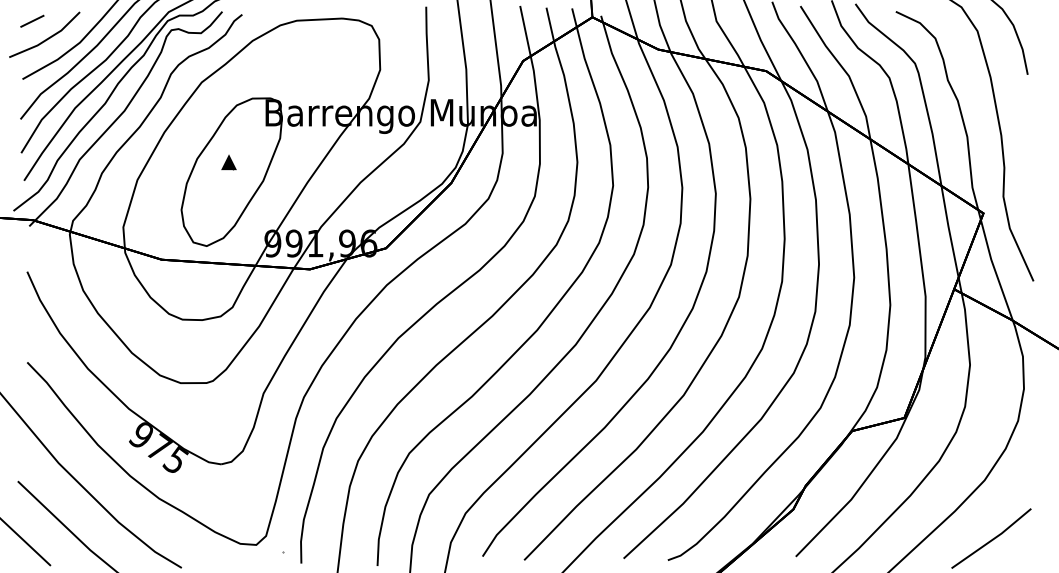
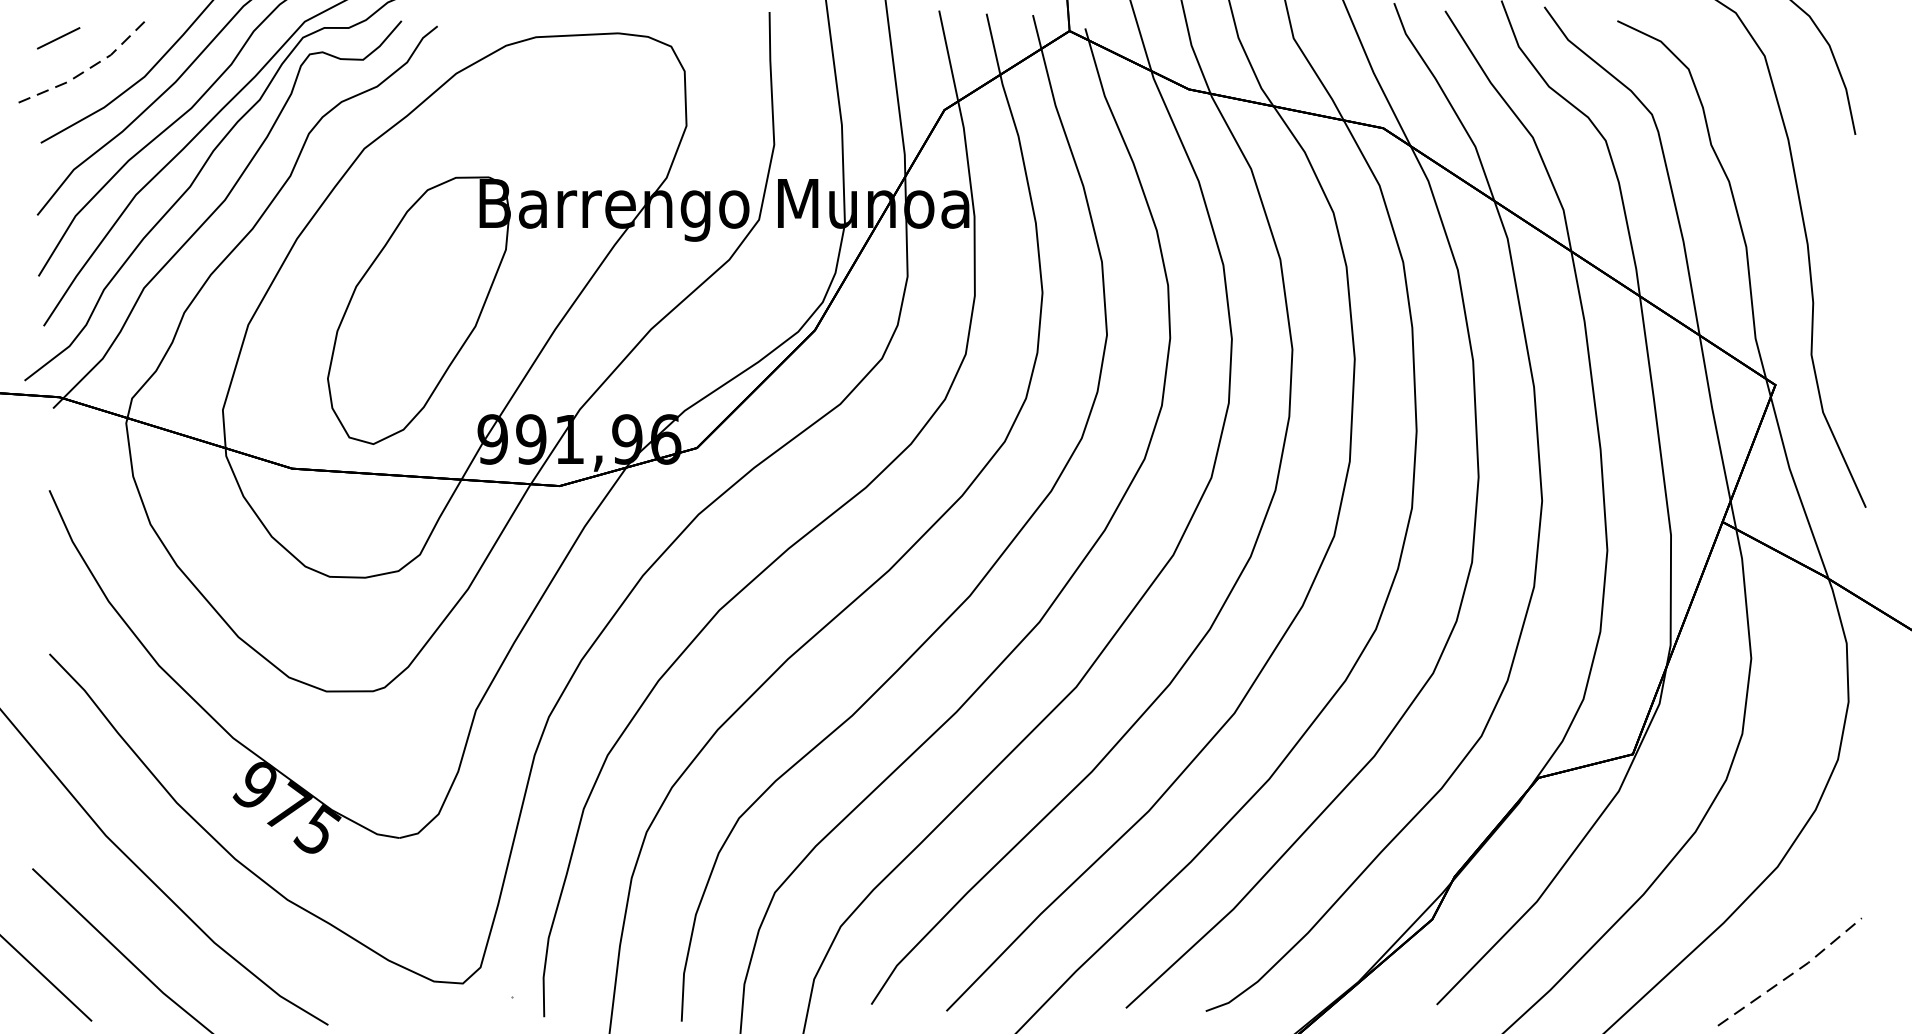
line: (47, 39) -> (85, 71), solid -> dashed
part: (228, 162) -> (412, 293), removed
line: (992, 539) -> (1791, 973), solid -> dashed

